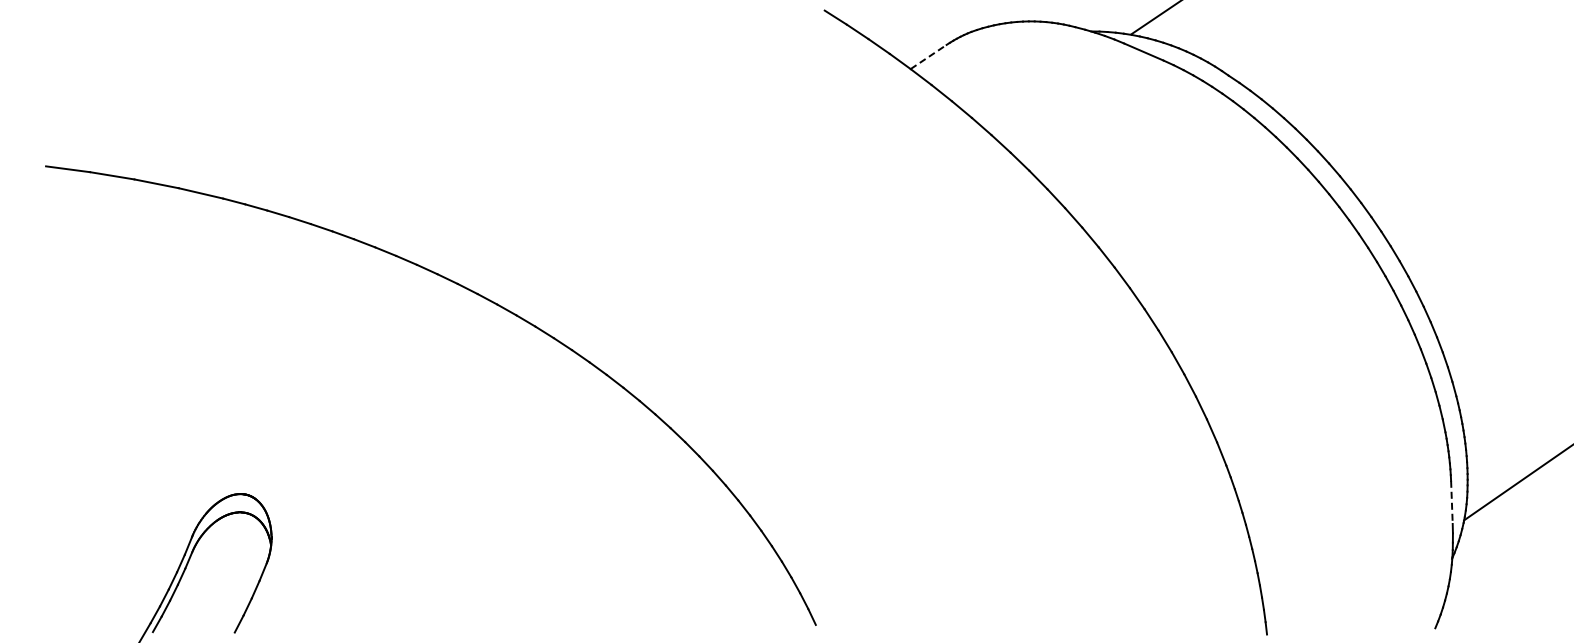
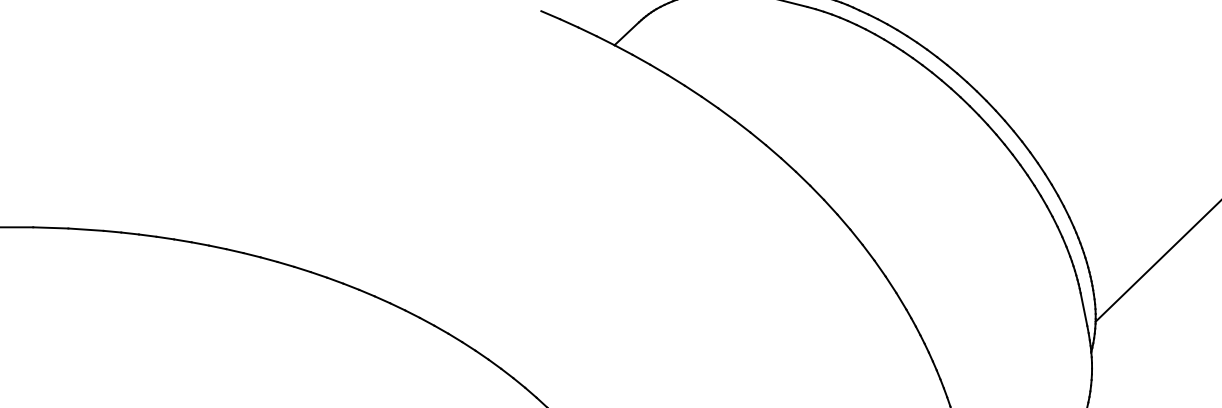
line: (928, 57) -> (626, 34), dashed -> solid
line: (1451, 502) -> (1083, 309), dashed -> solid

